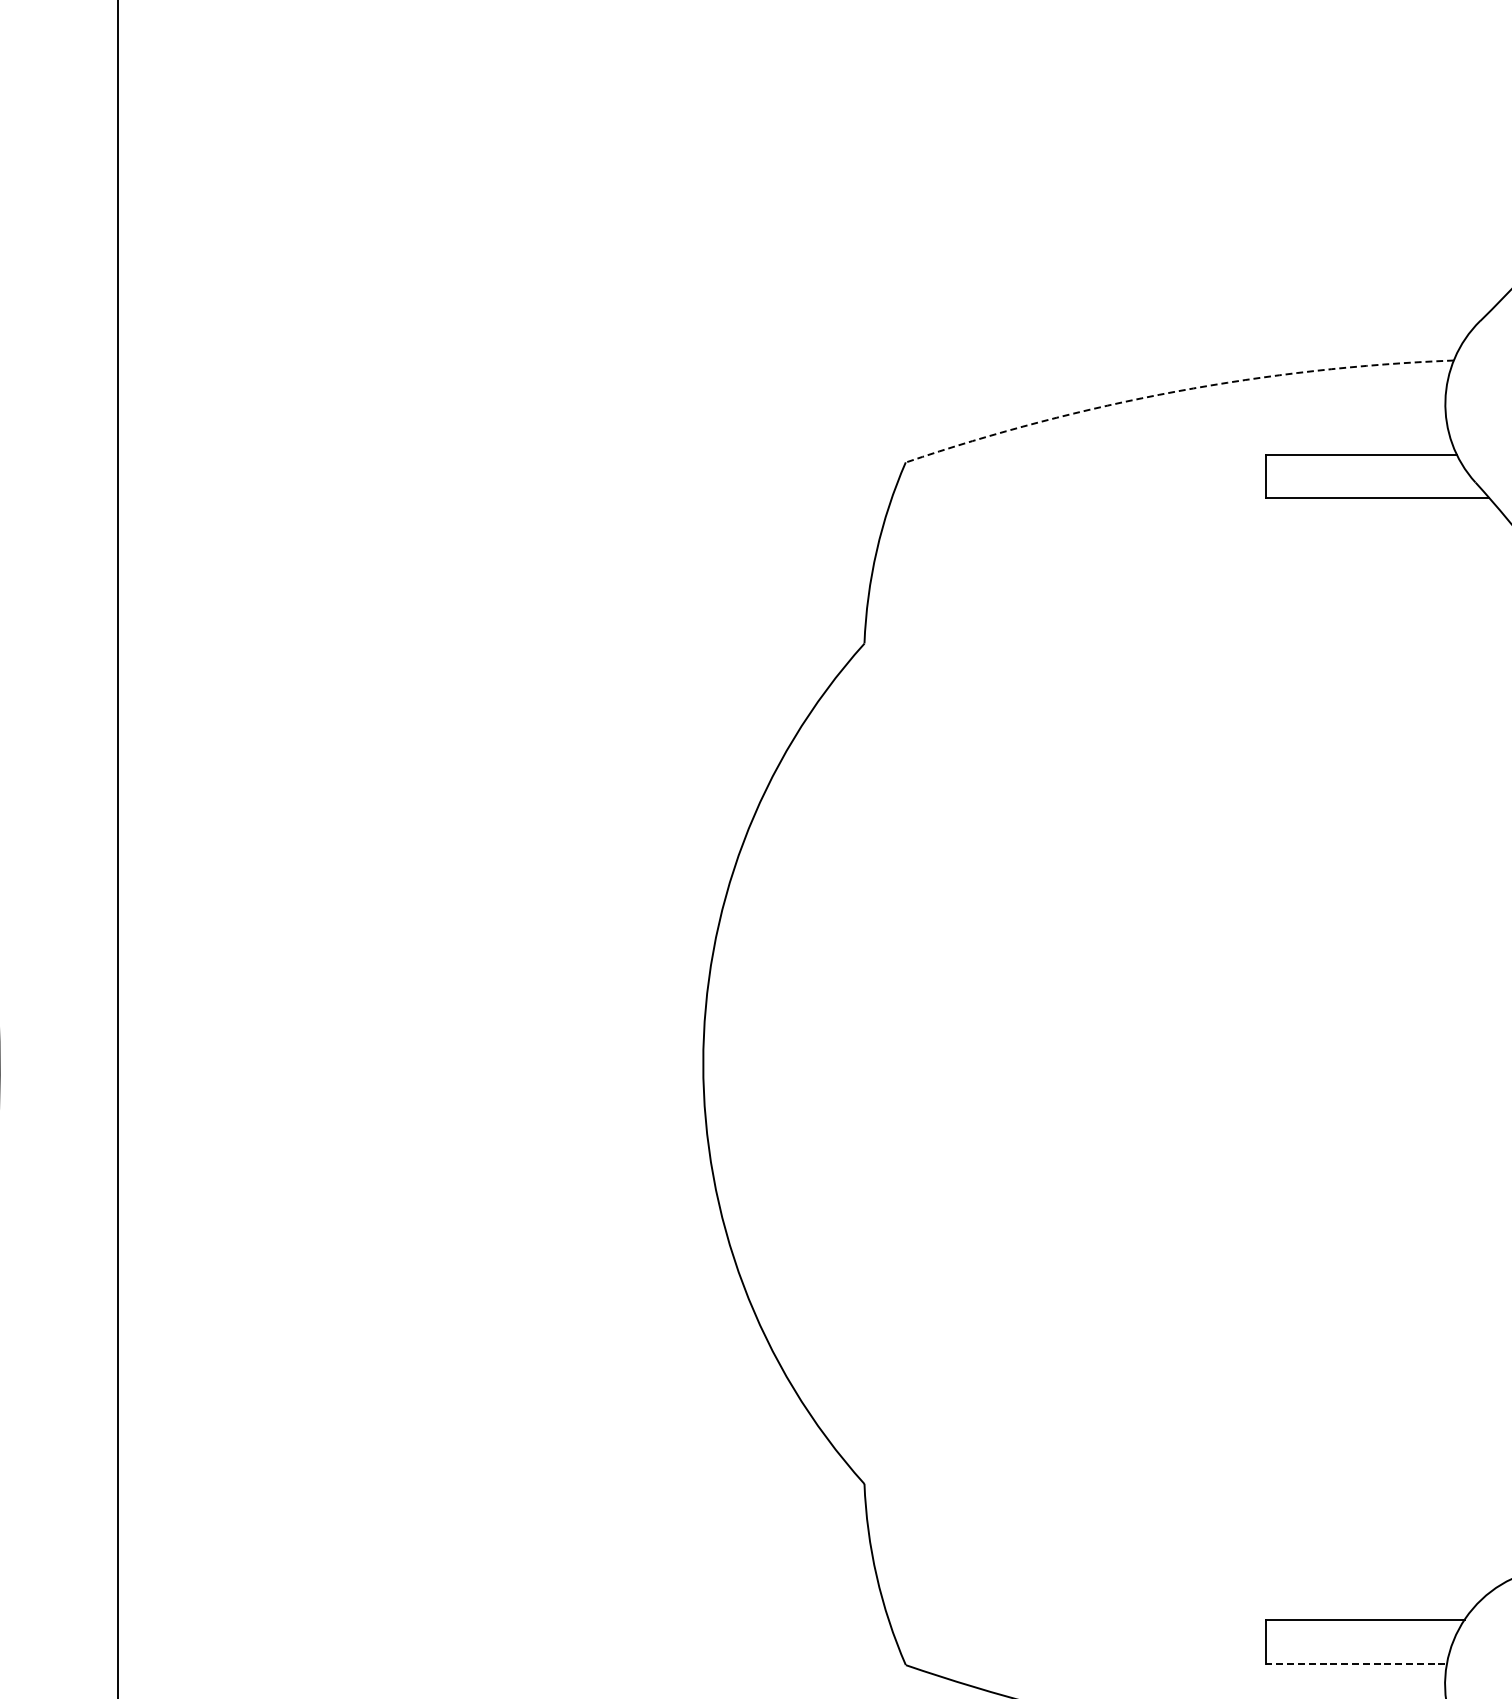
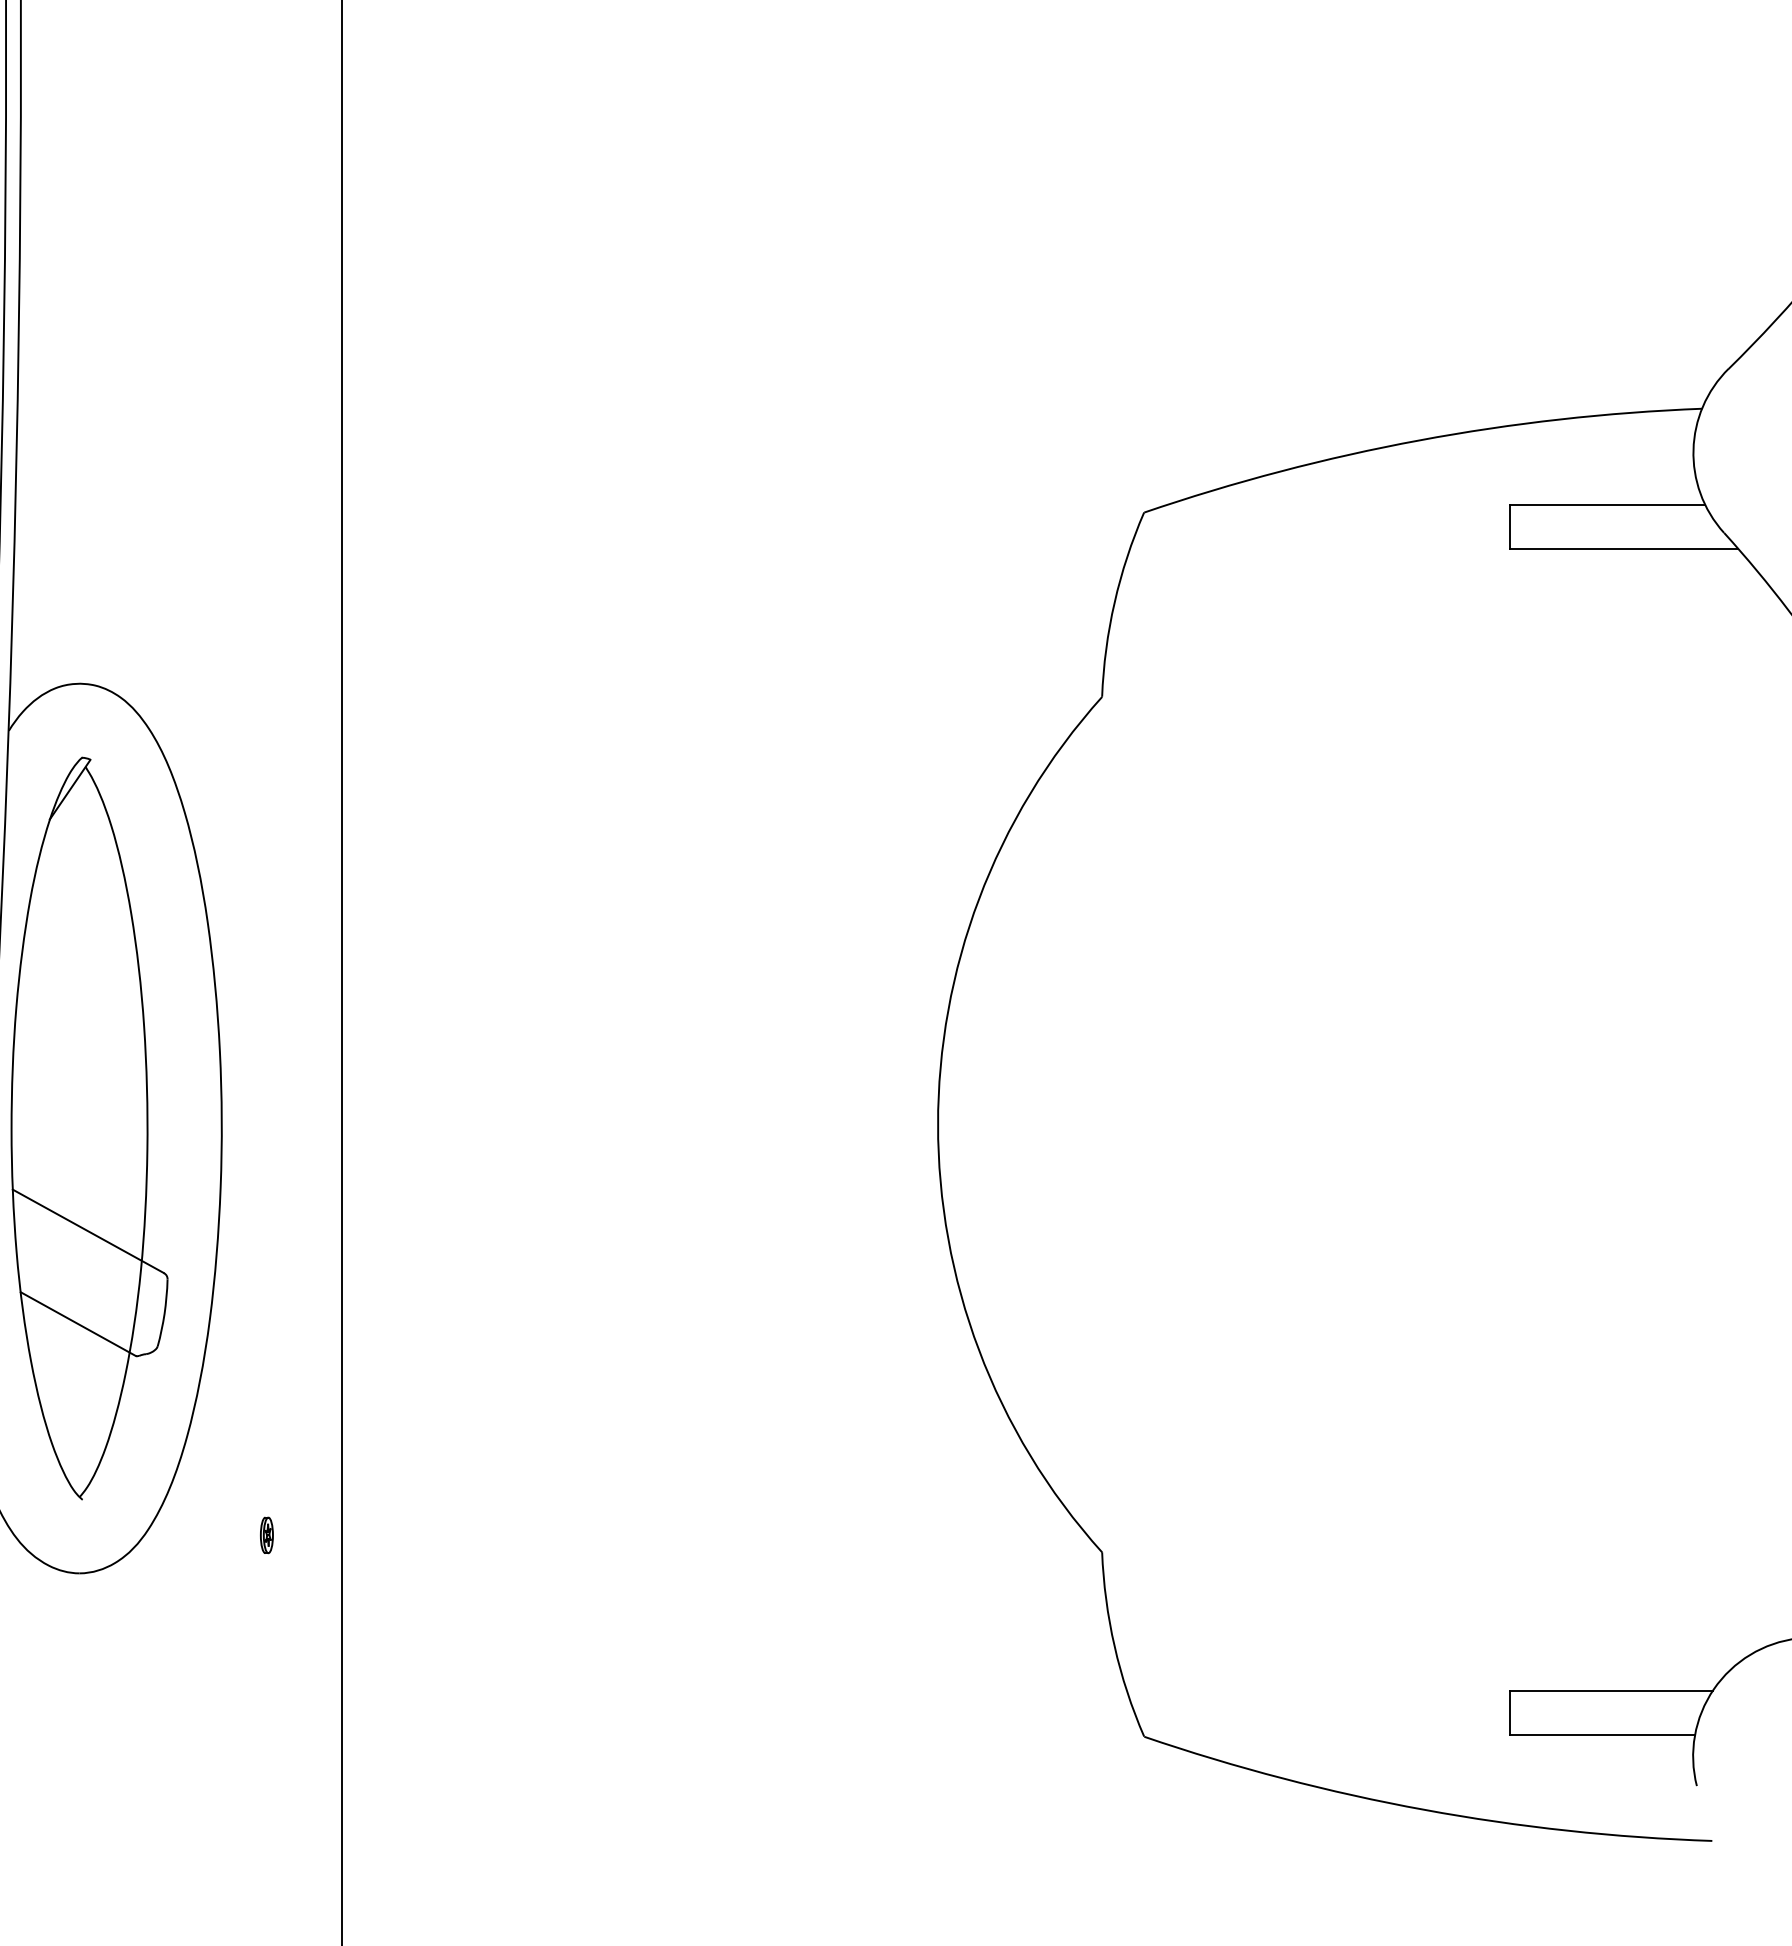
arc: (1176, 391) -> (1419, 440), dashed -> solid
part: (43, 1467) -> (266, 1535), added
line: (1357, 1663) -> (1603, 1735), dashed -> solid

